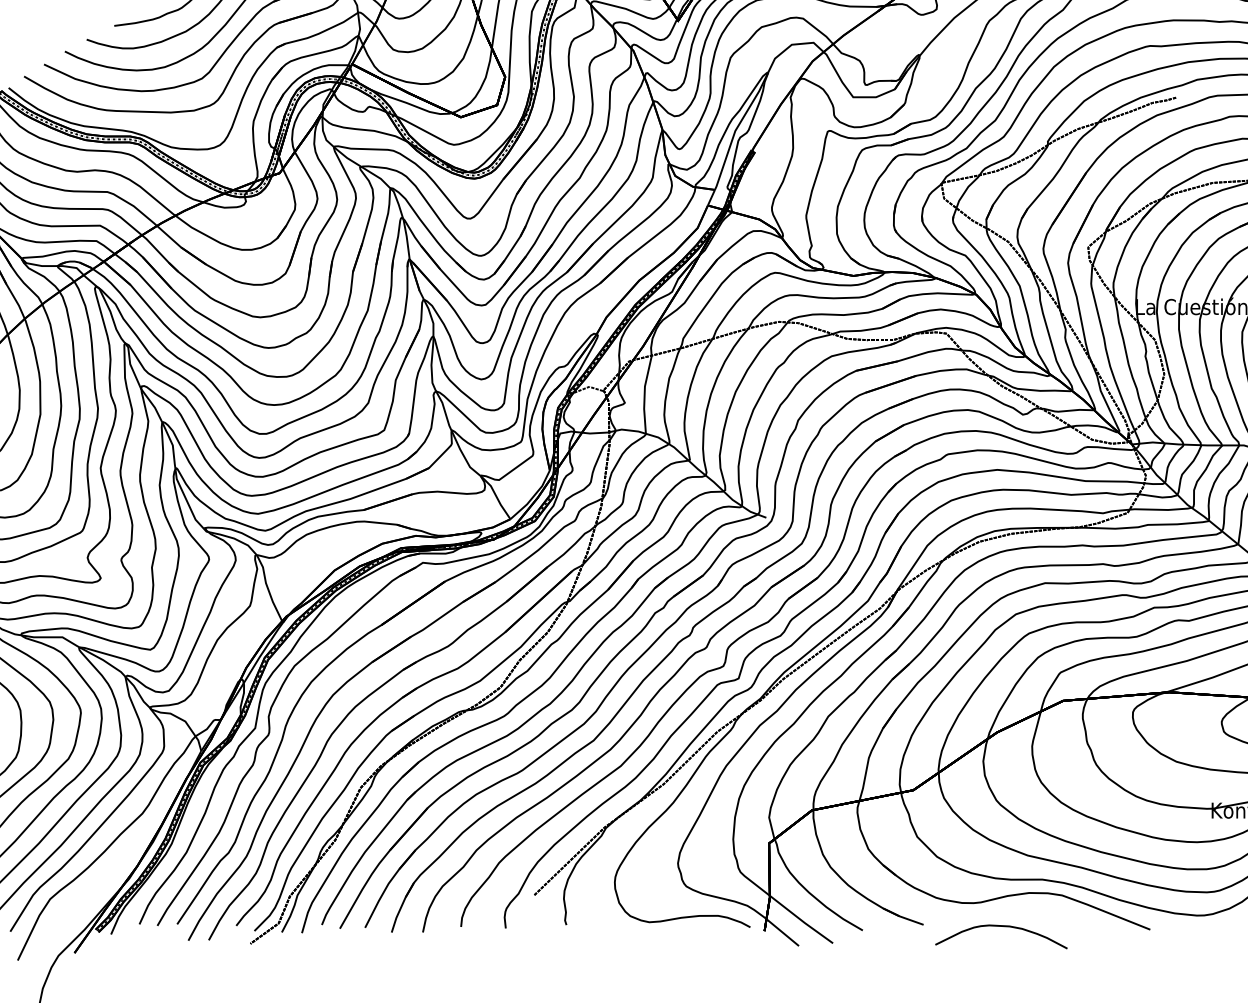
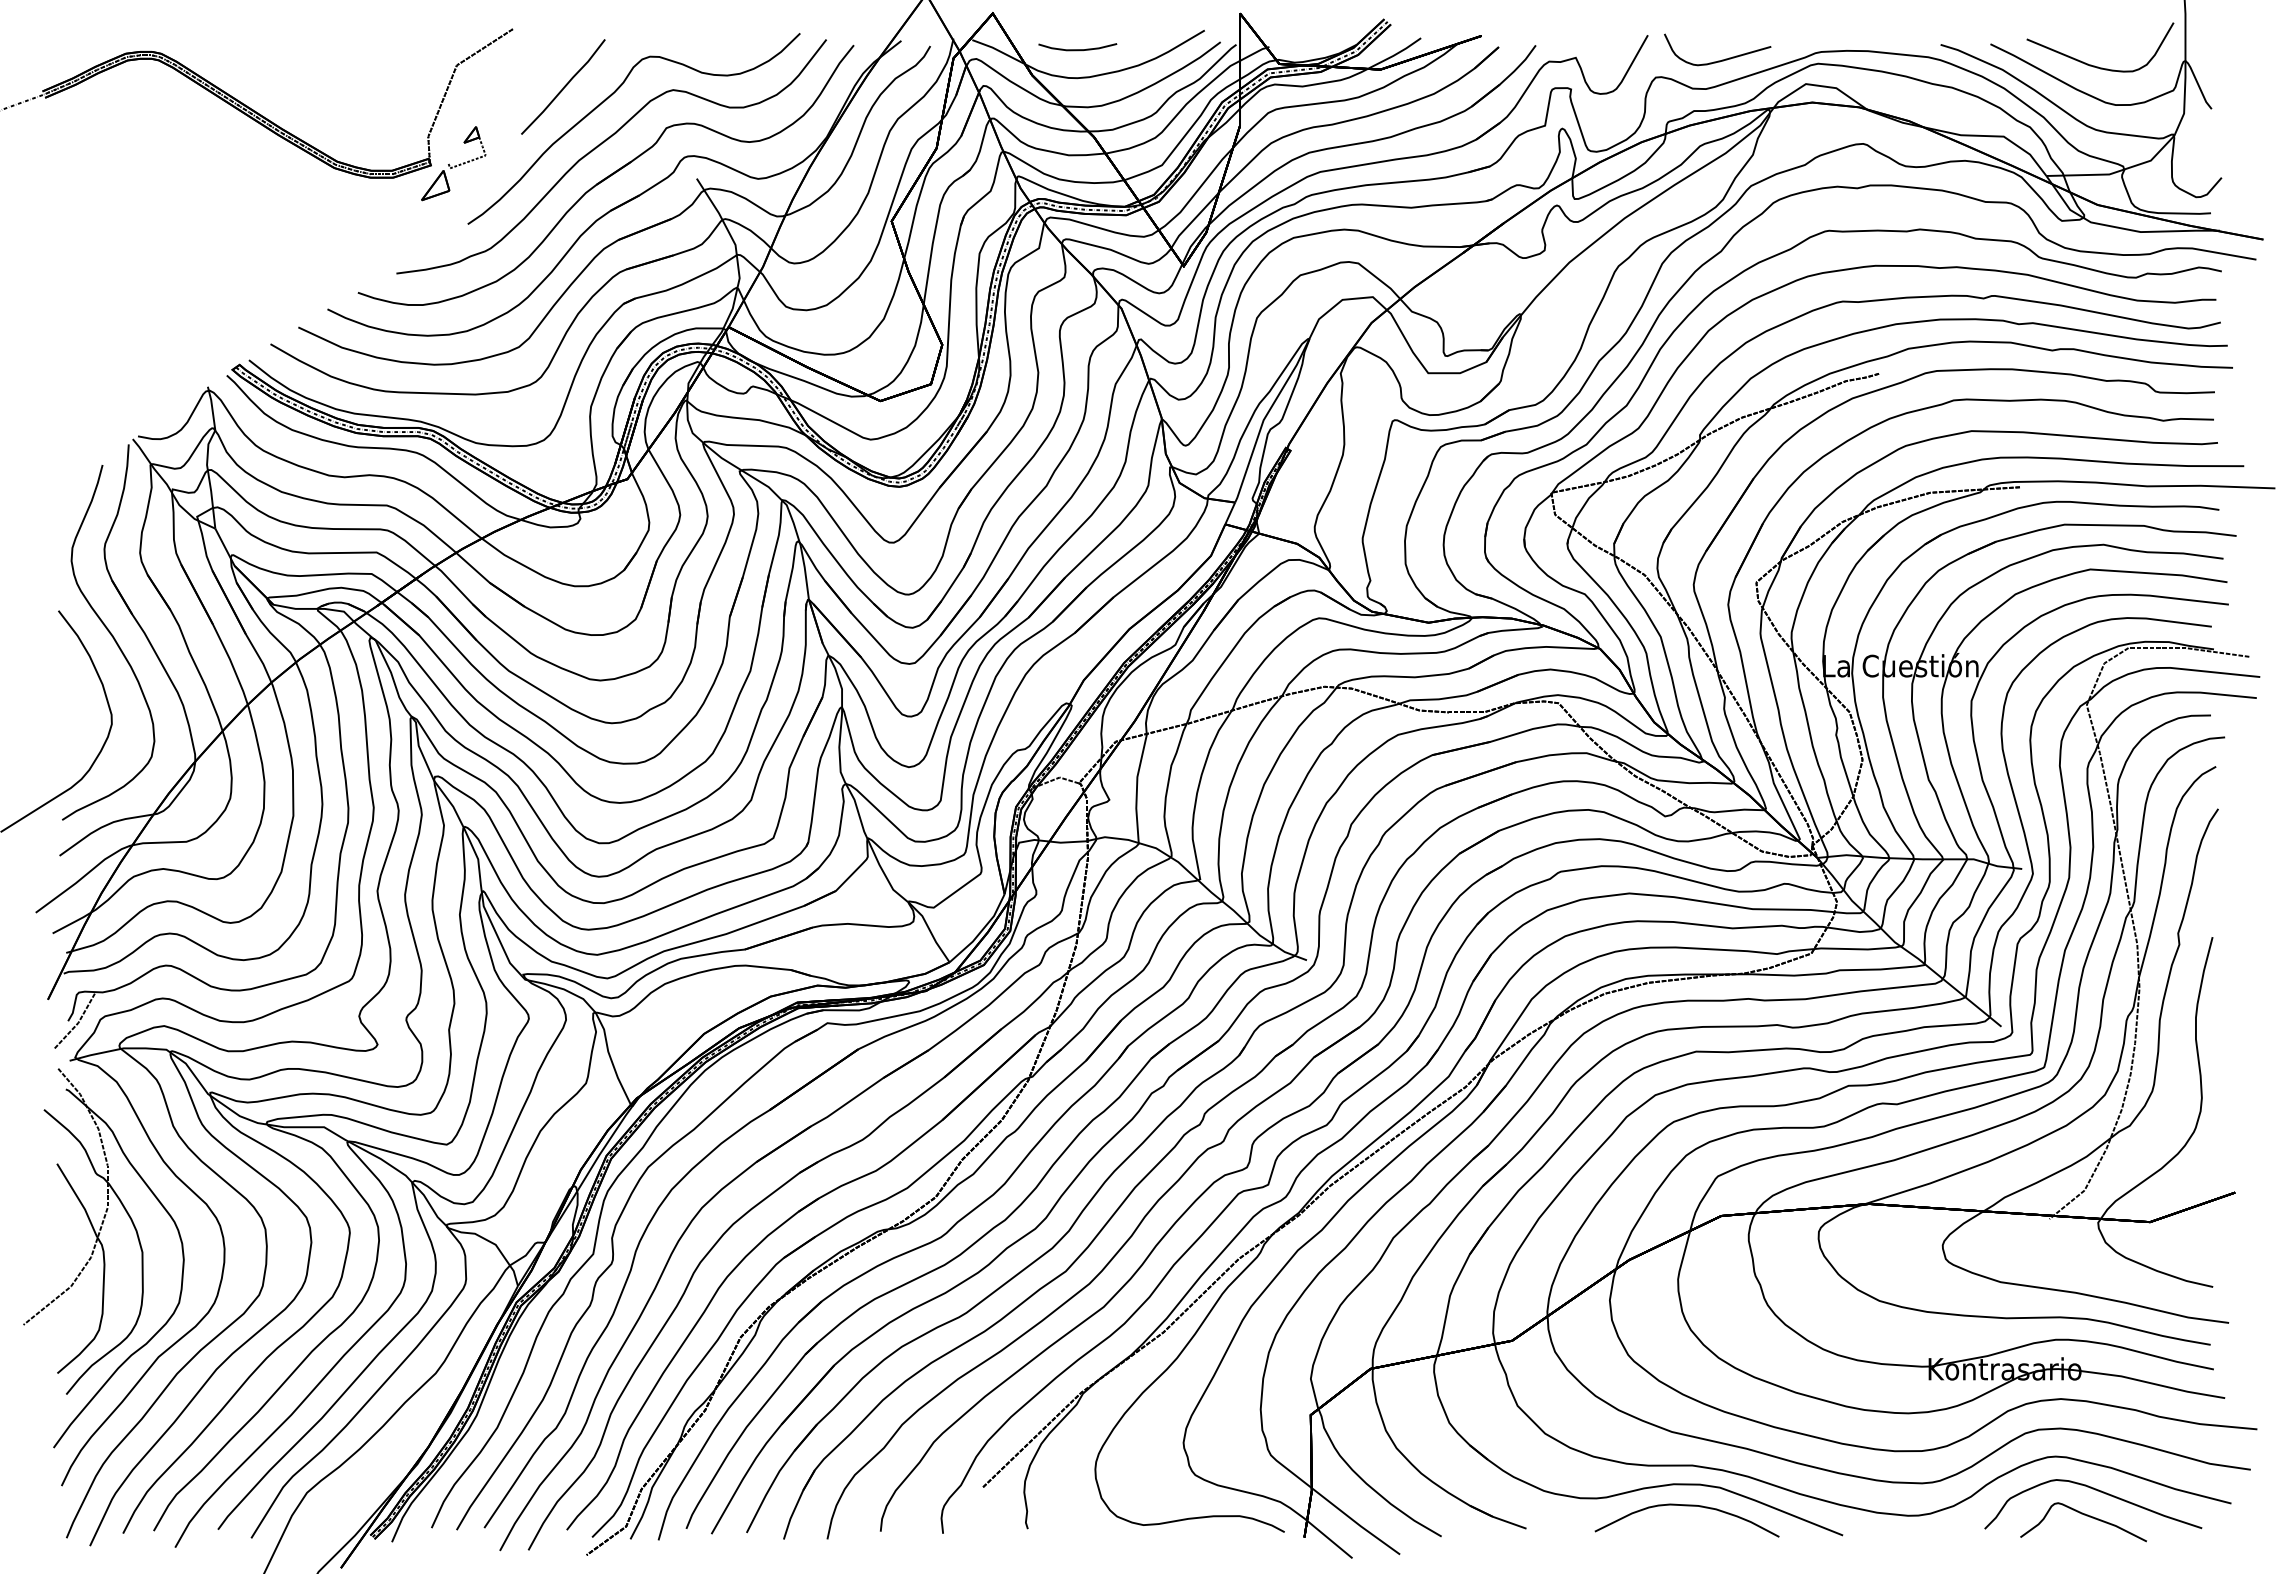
curve: (1000, 926) -> (1686, 1506), moved

